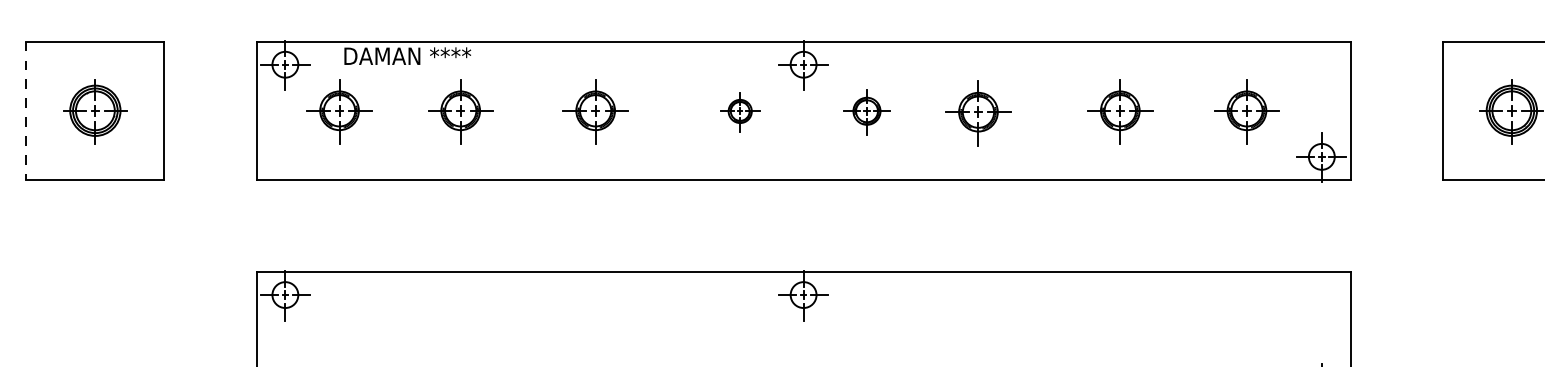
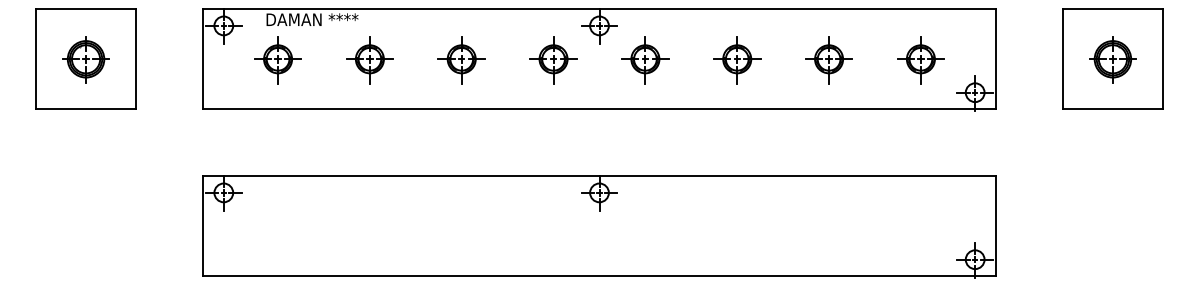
line: (25, 111) -> (35, 59), dashed -> solid
part: (338, 112) -> (277, 60), moved
part: (460, 112) -> (369, 60), moved
part: (595, 112) -> (461, 60), moved
part: (740, 112) -> (553, 60), size x1.67
part: (867, 112) -> (645, 60), size x1.43
part: (978, 113) -> (737, 60), moved

